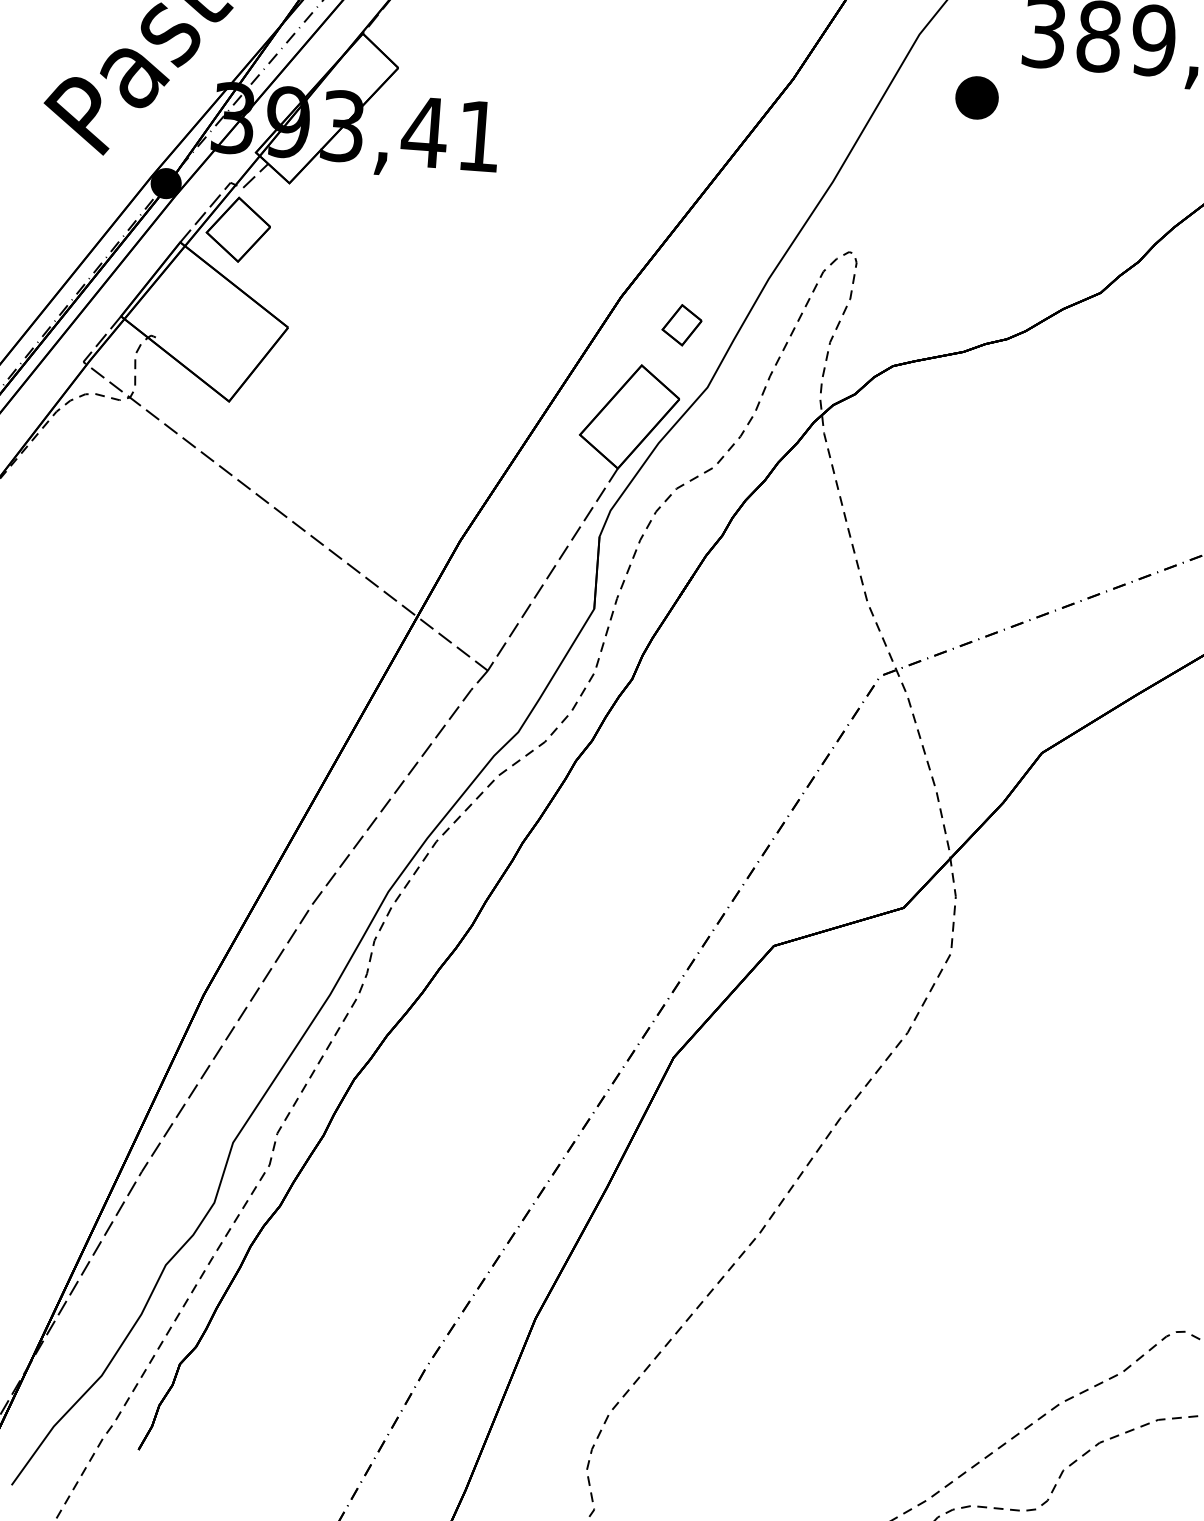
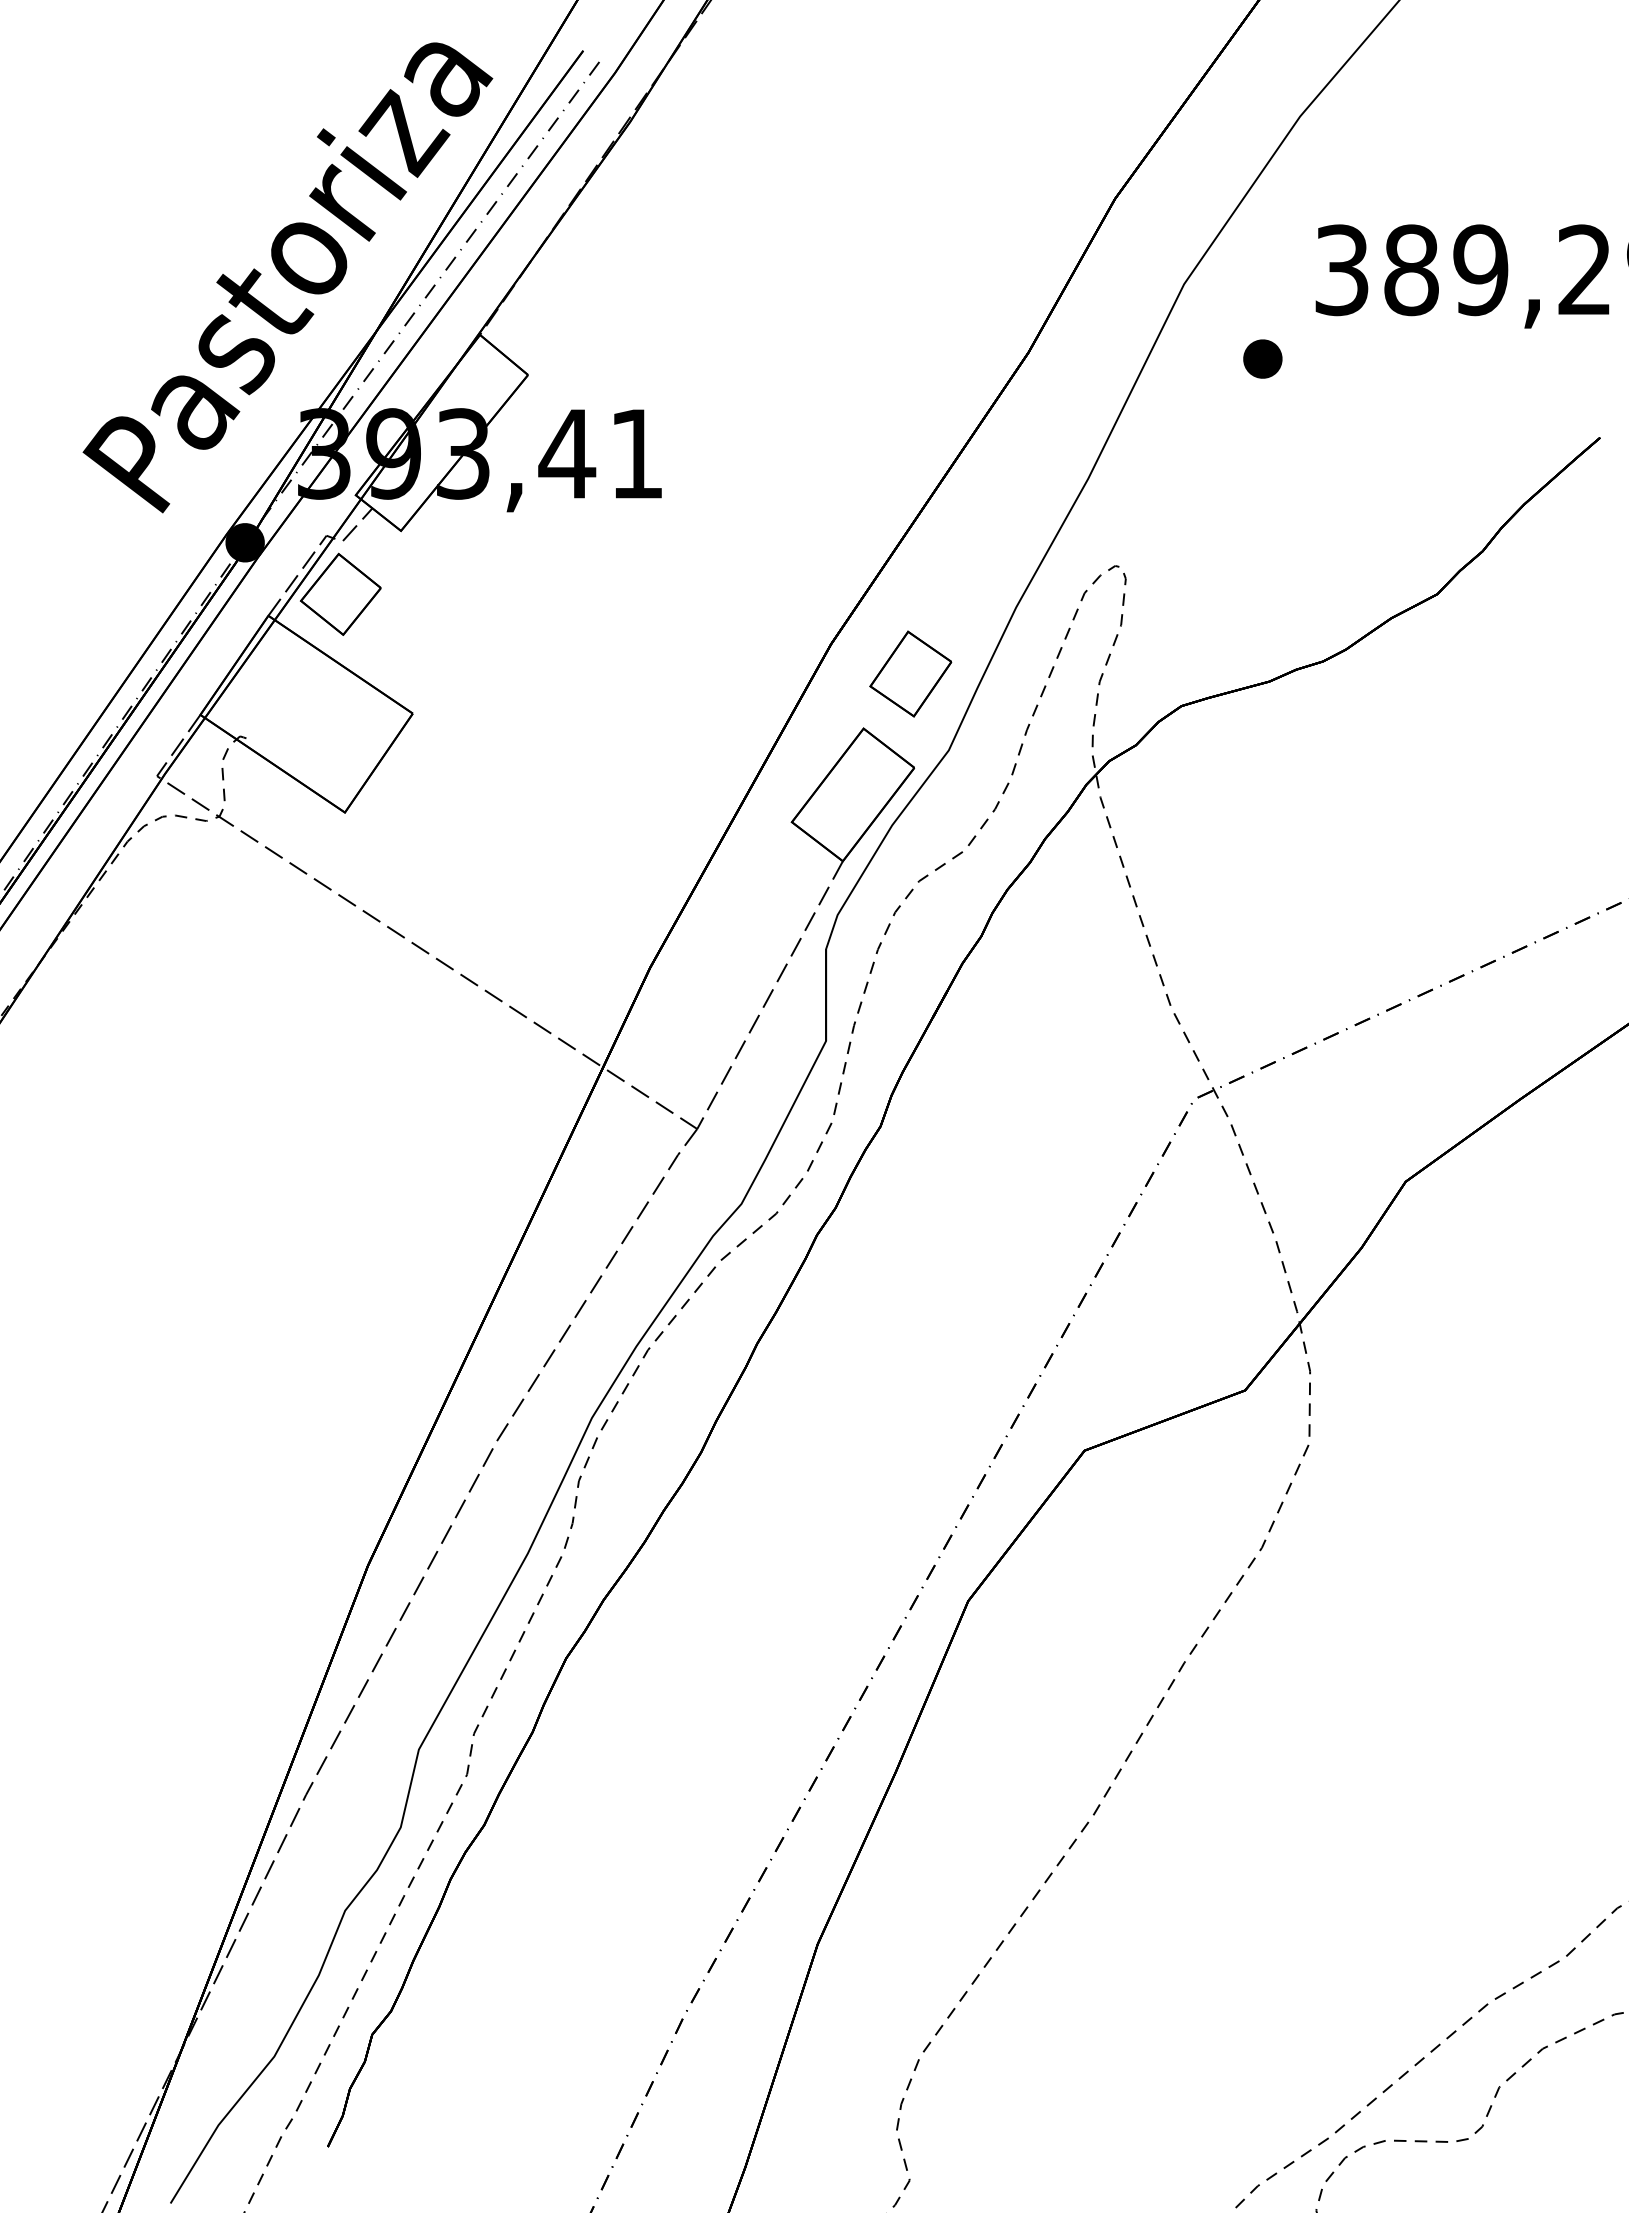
part: (976, 97) -> (1262, 358), size x0.71
part: (681, 324) -> (910, 673), size x1.67

